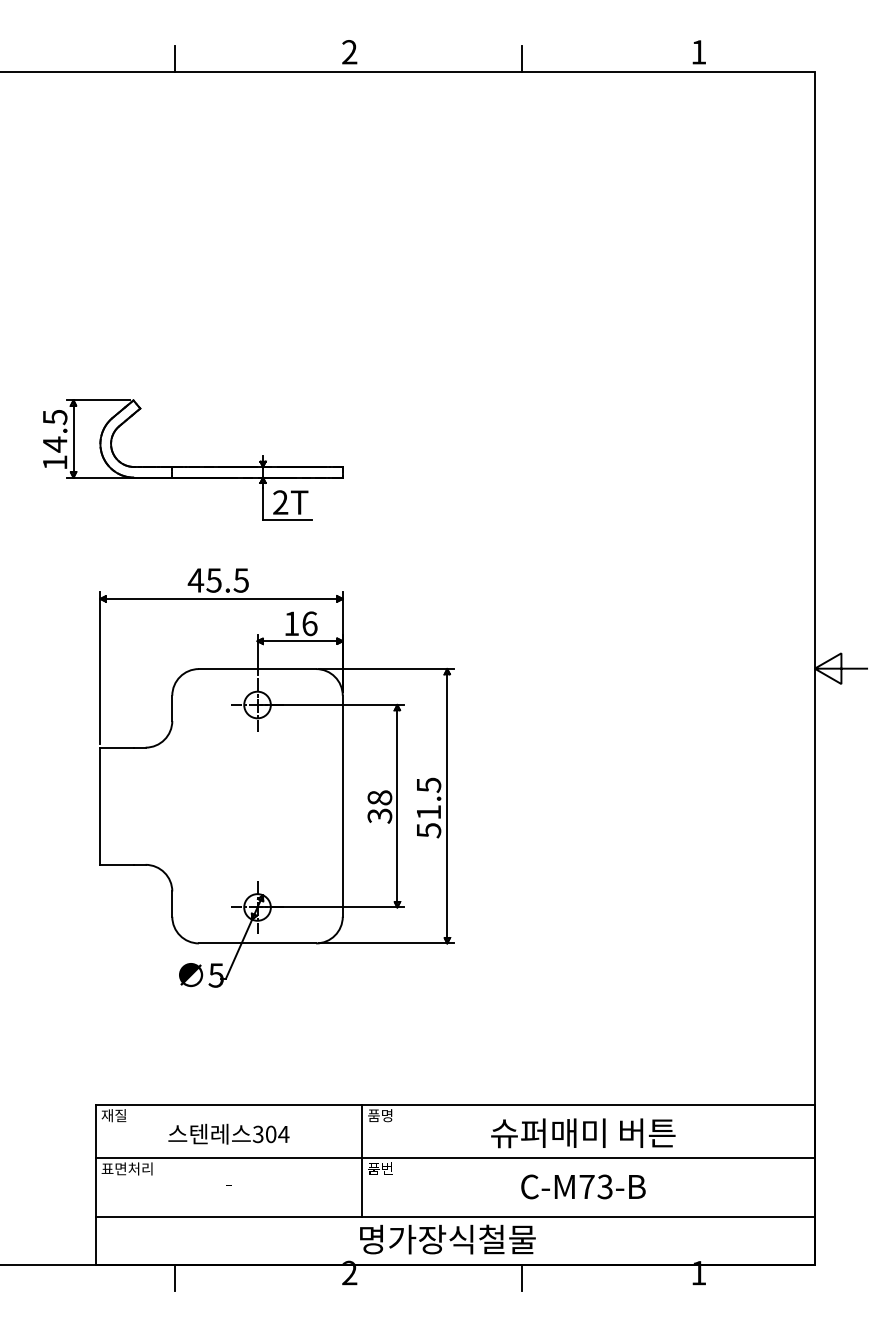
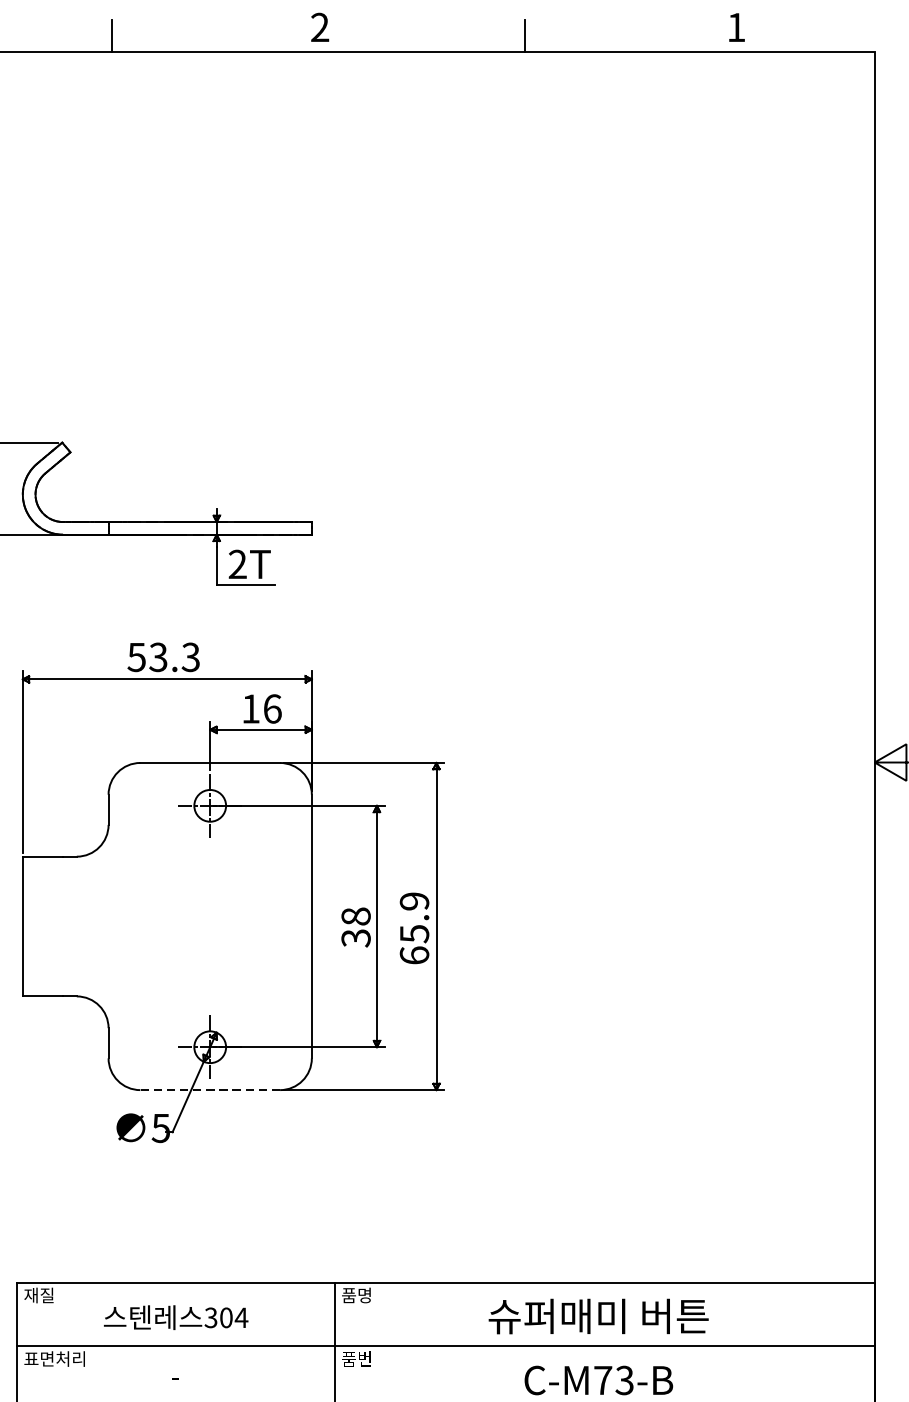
text: (217, 580) -> (162, 657), 45.5 -> 53.3
text: (428, 807) -> (414, 928), 51.5 -> 65.9
line: (257, 943) -> (210, 1090), solid -> dashed

